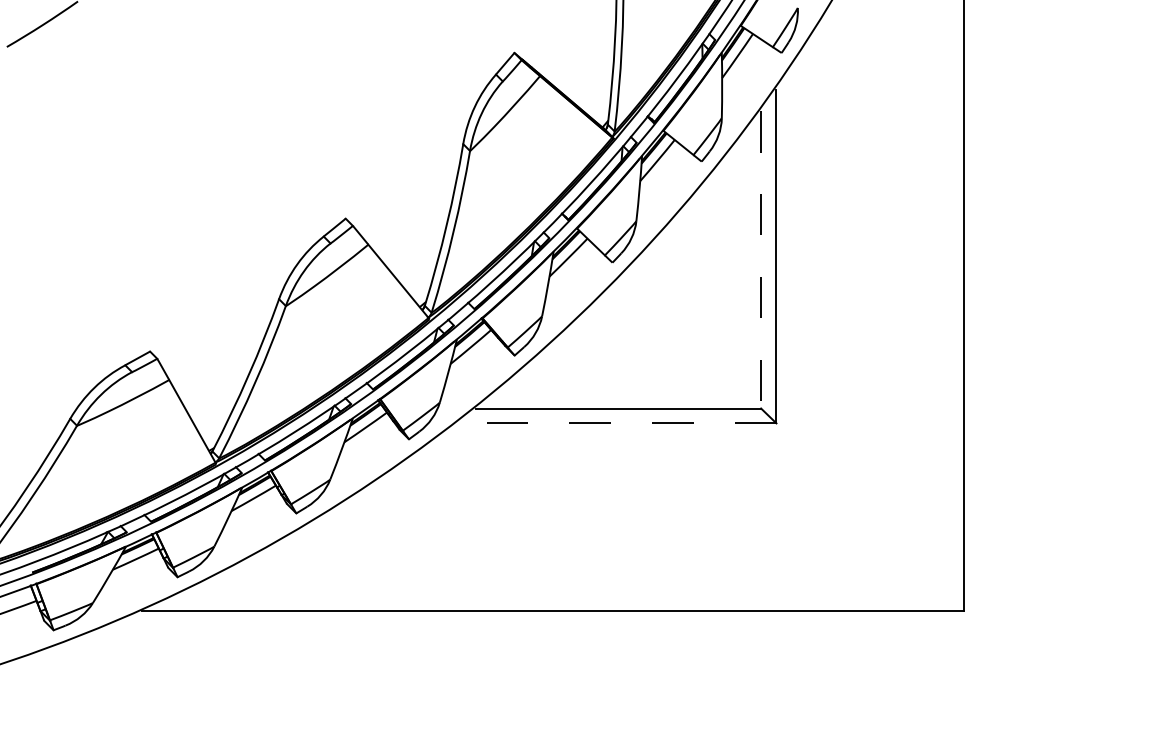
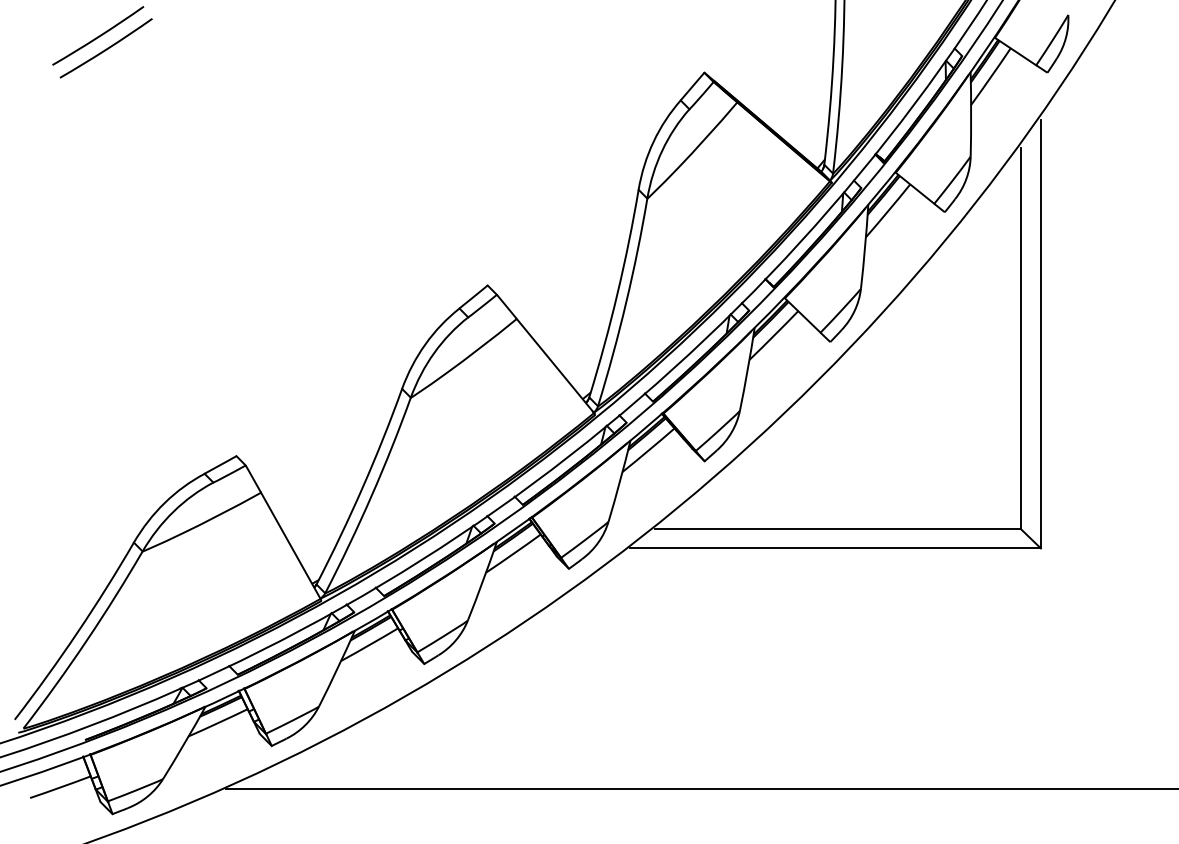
line: (49, 33) -> (107, 47), added
line: (761, 259) -> (1021, 337), dashed -> solid
line: (616, 423) -> (835, 548), dashed -> solid

